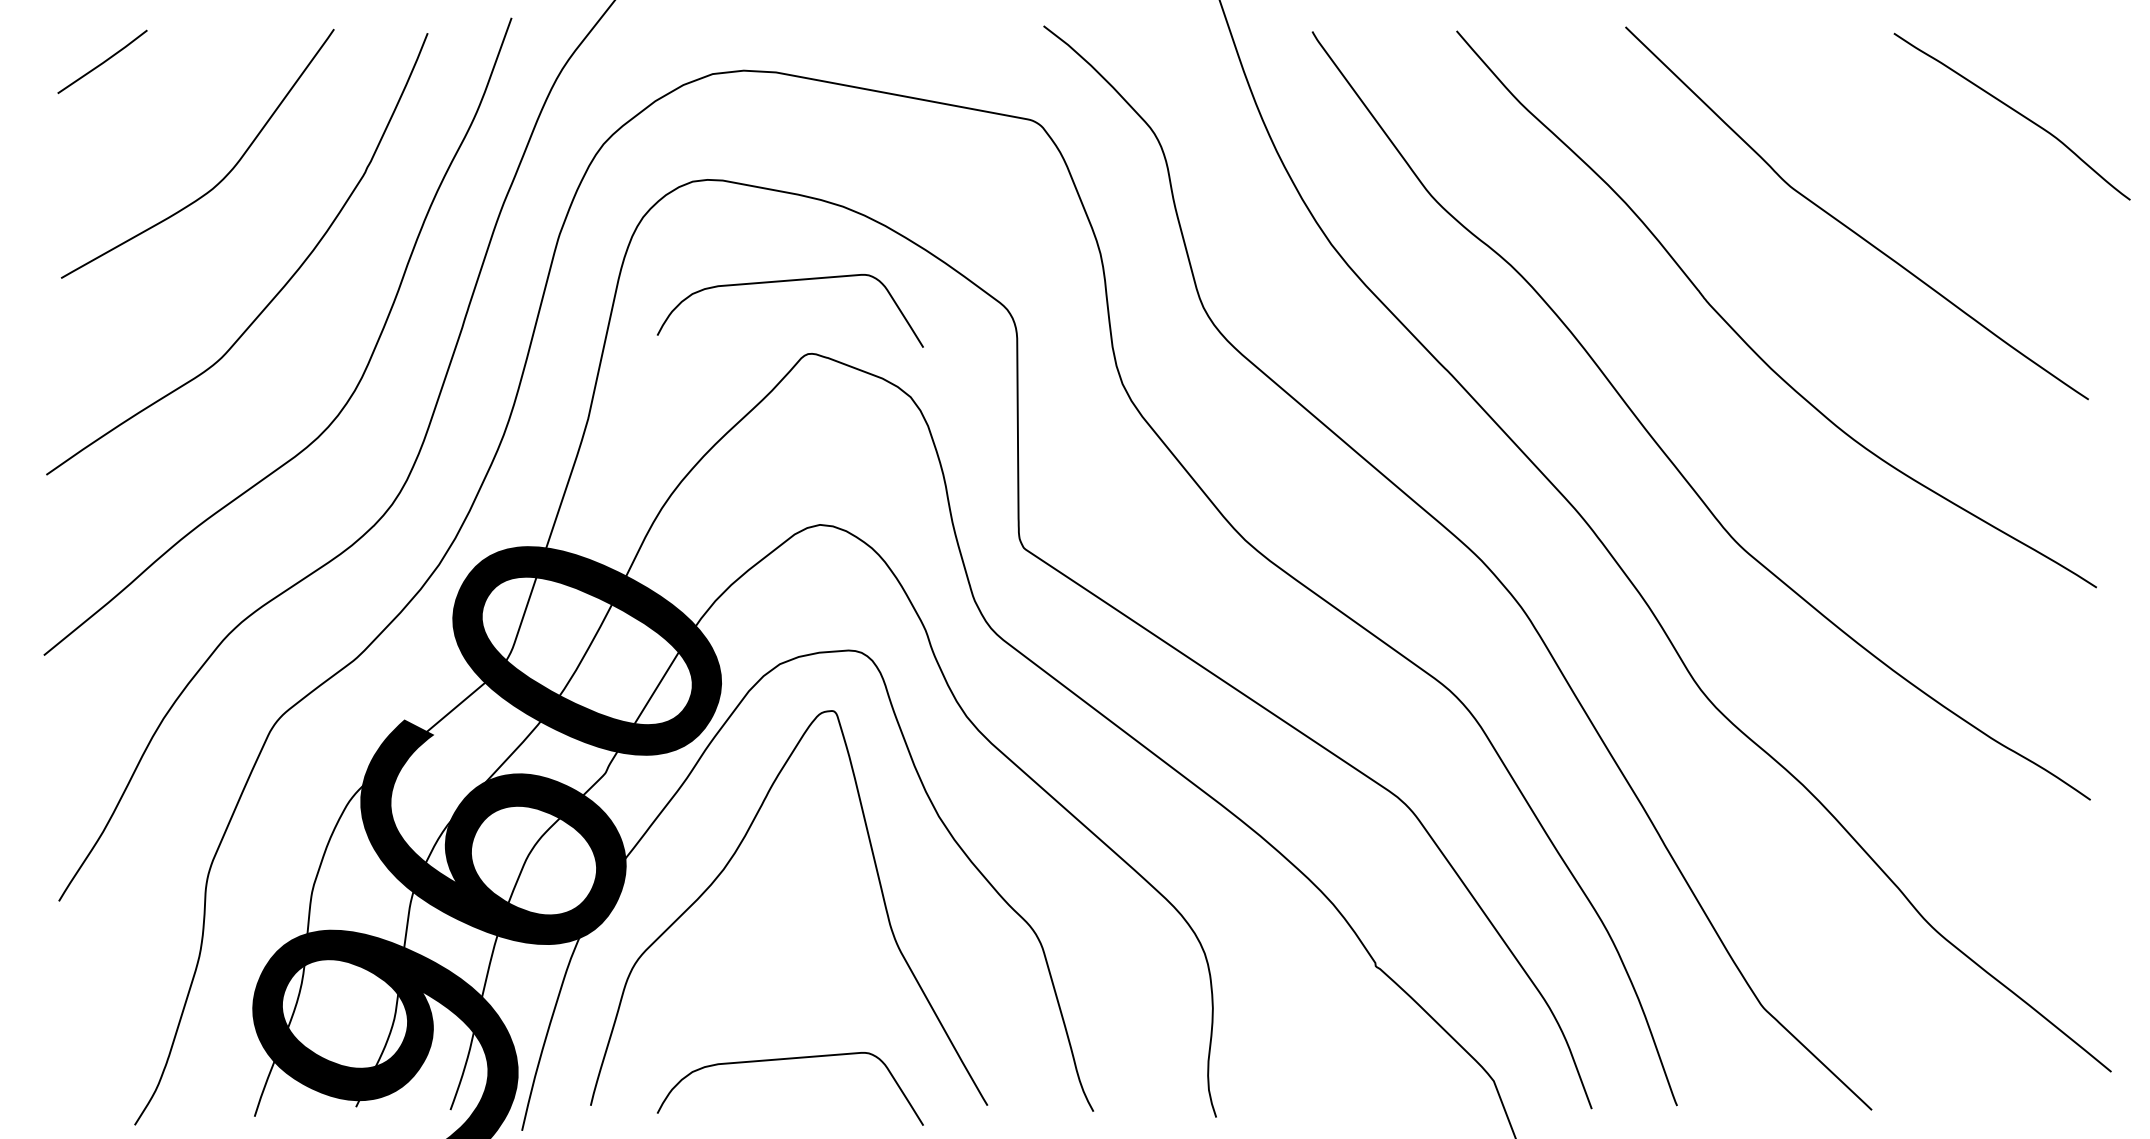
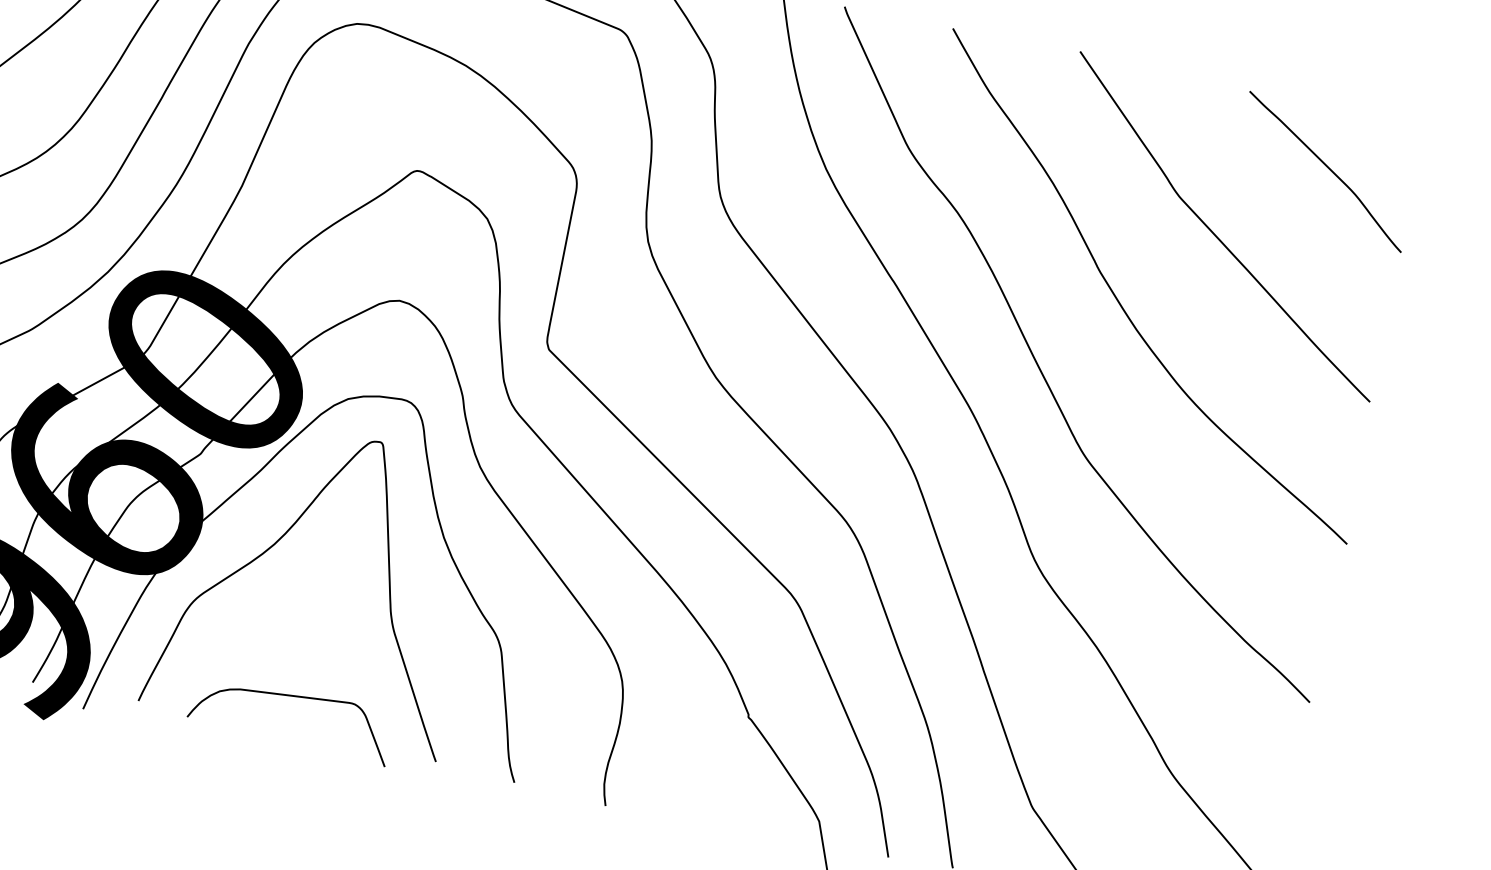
curve: (2015, 112) -> (1328, 169), moved
curve: (790, 281) -> (415, 113), removed

